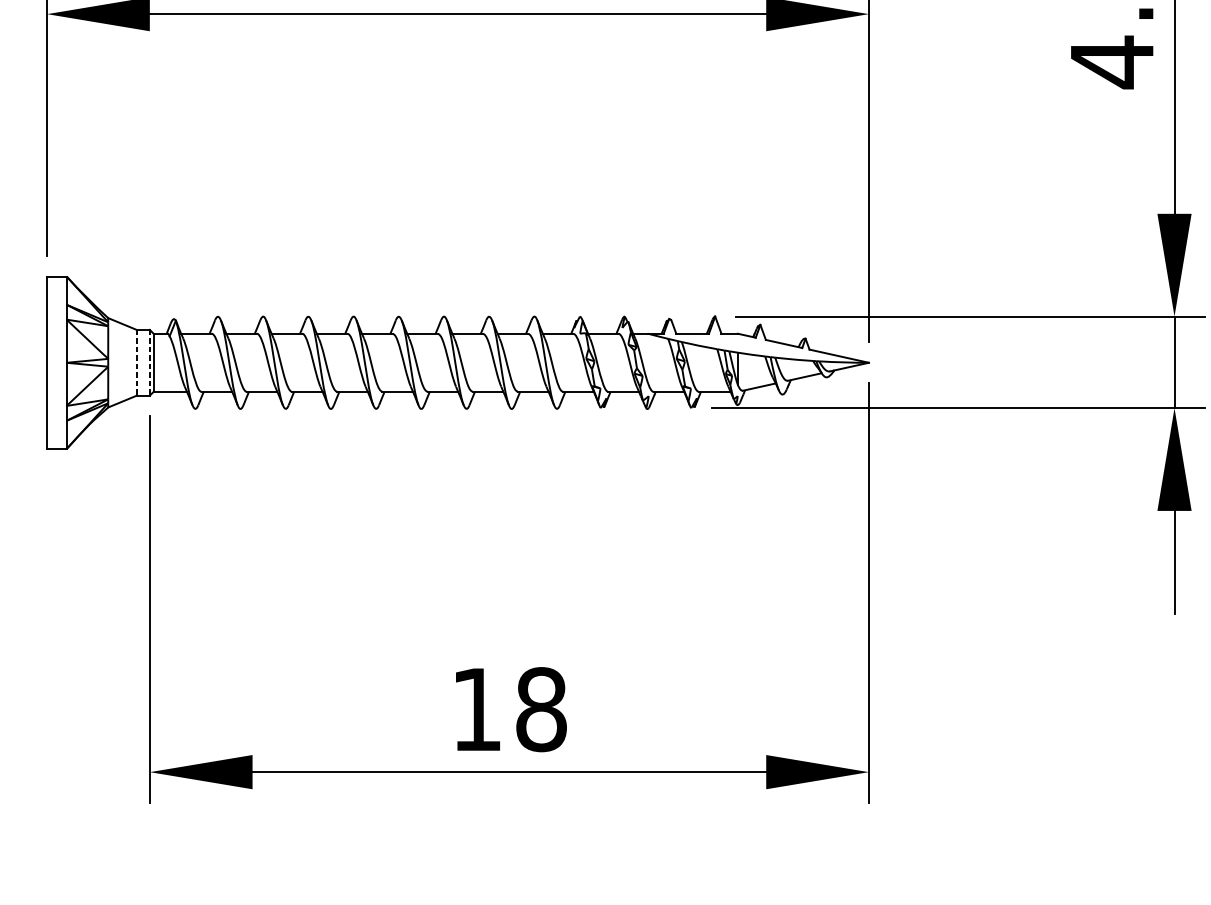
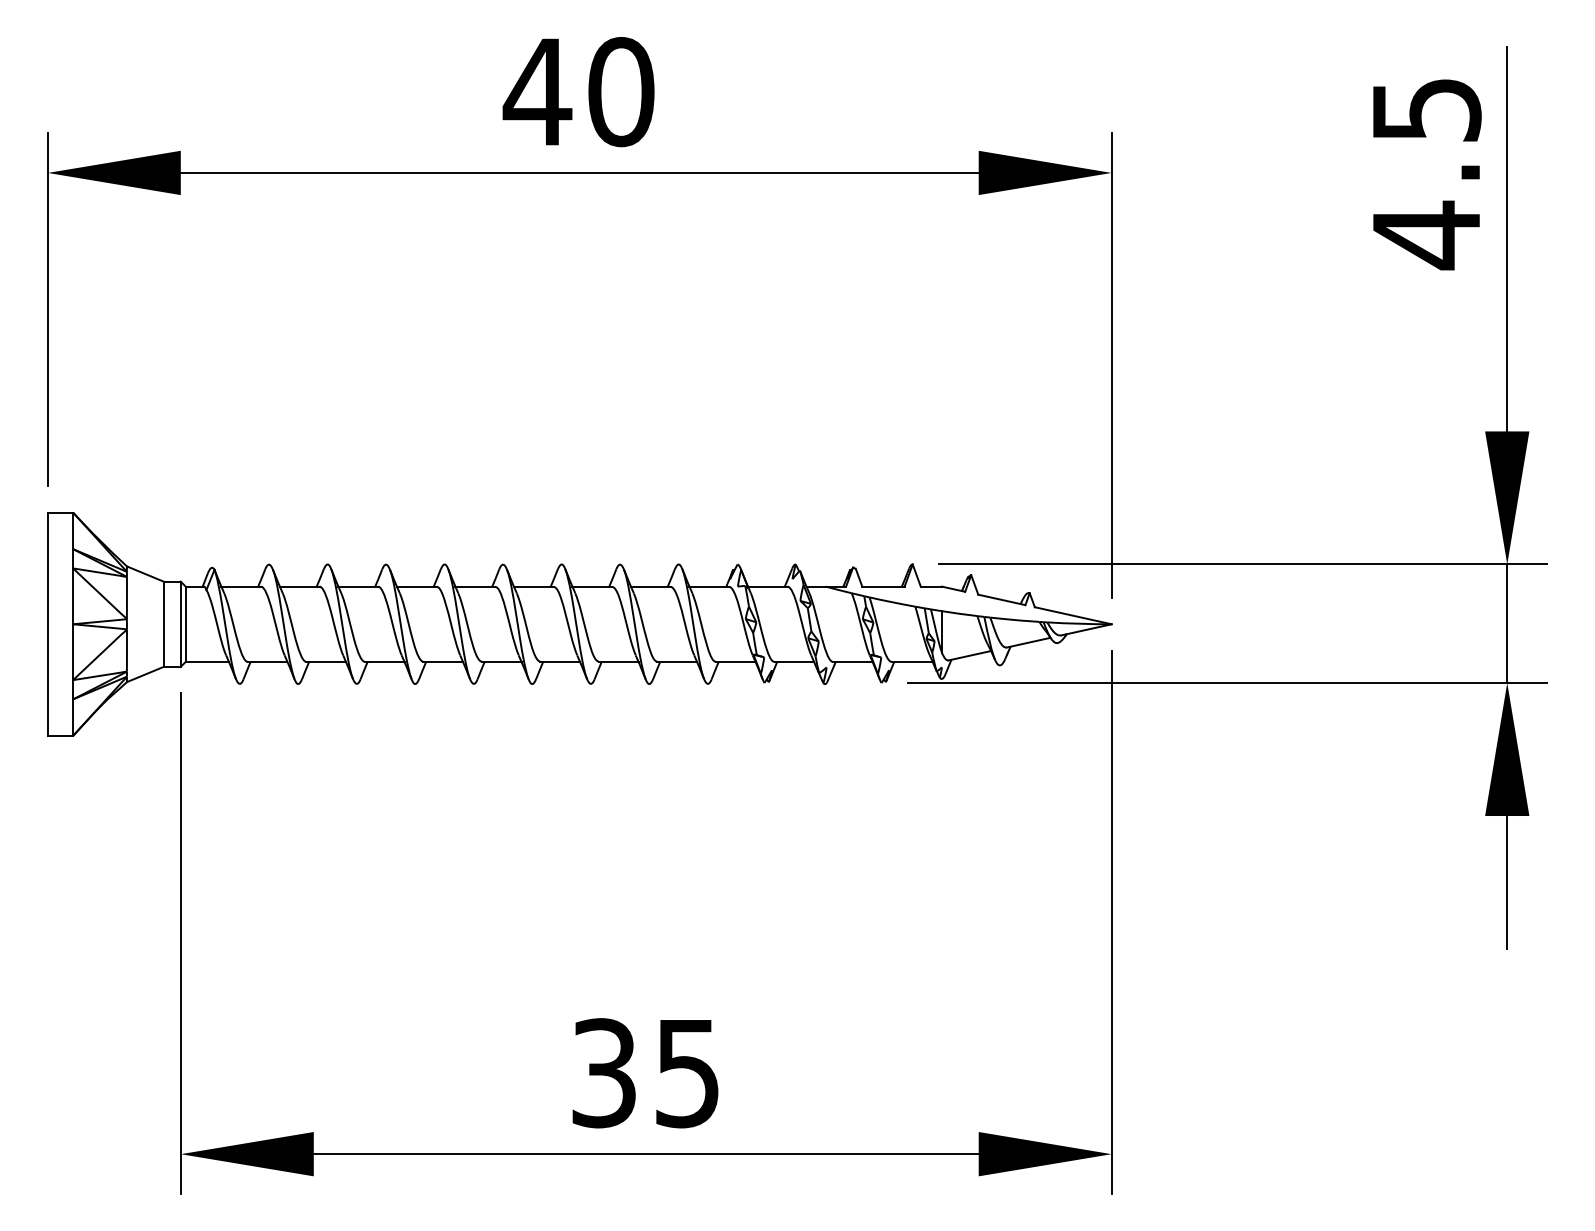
line: (136, 362) -> (163, 624), dashed -> solid
line: (149, 362) -> (180, 624), dashed -> solid
text: (509, 709) -> (646, 1073), 18 -> 35

